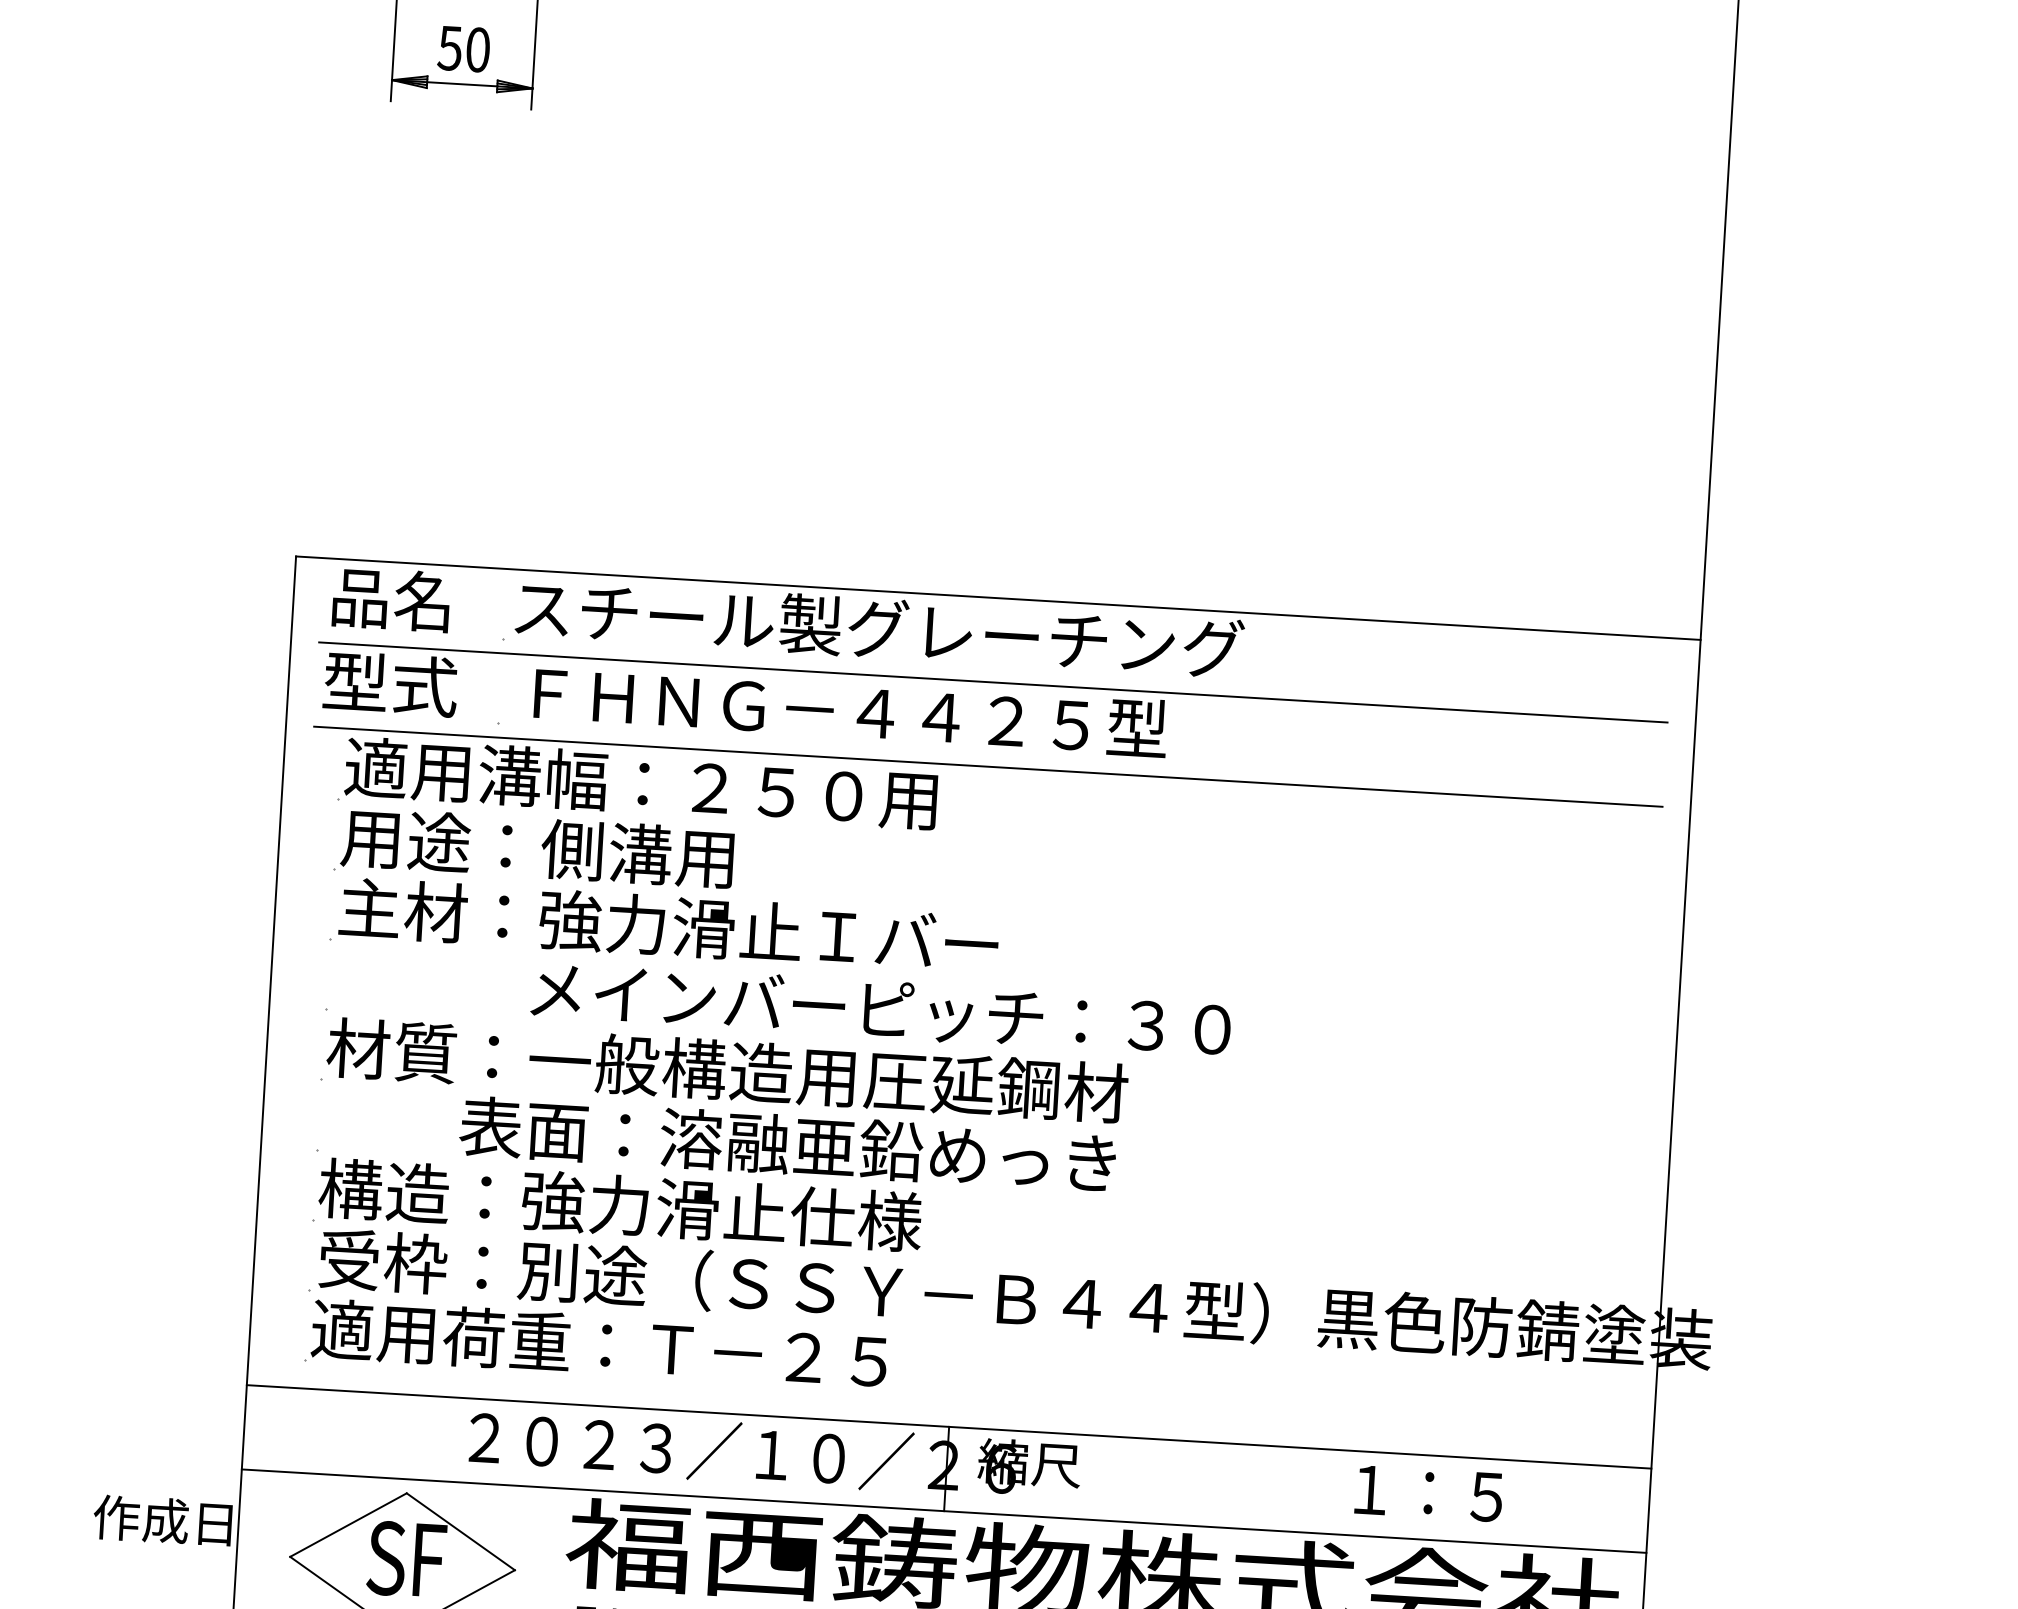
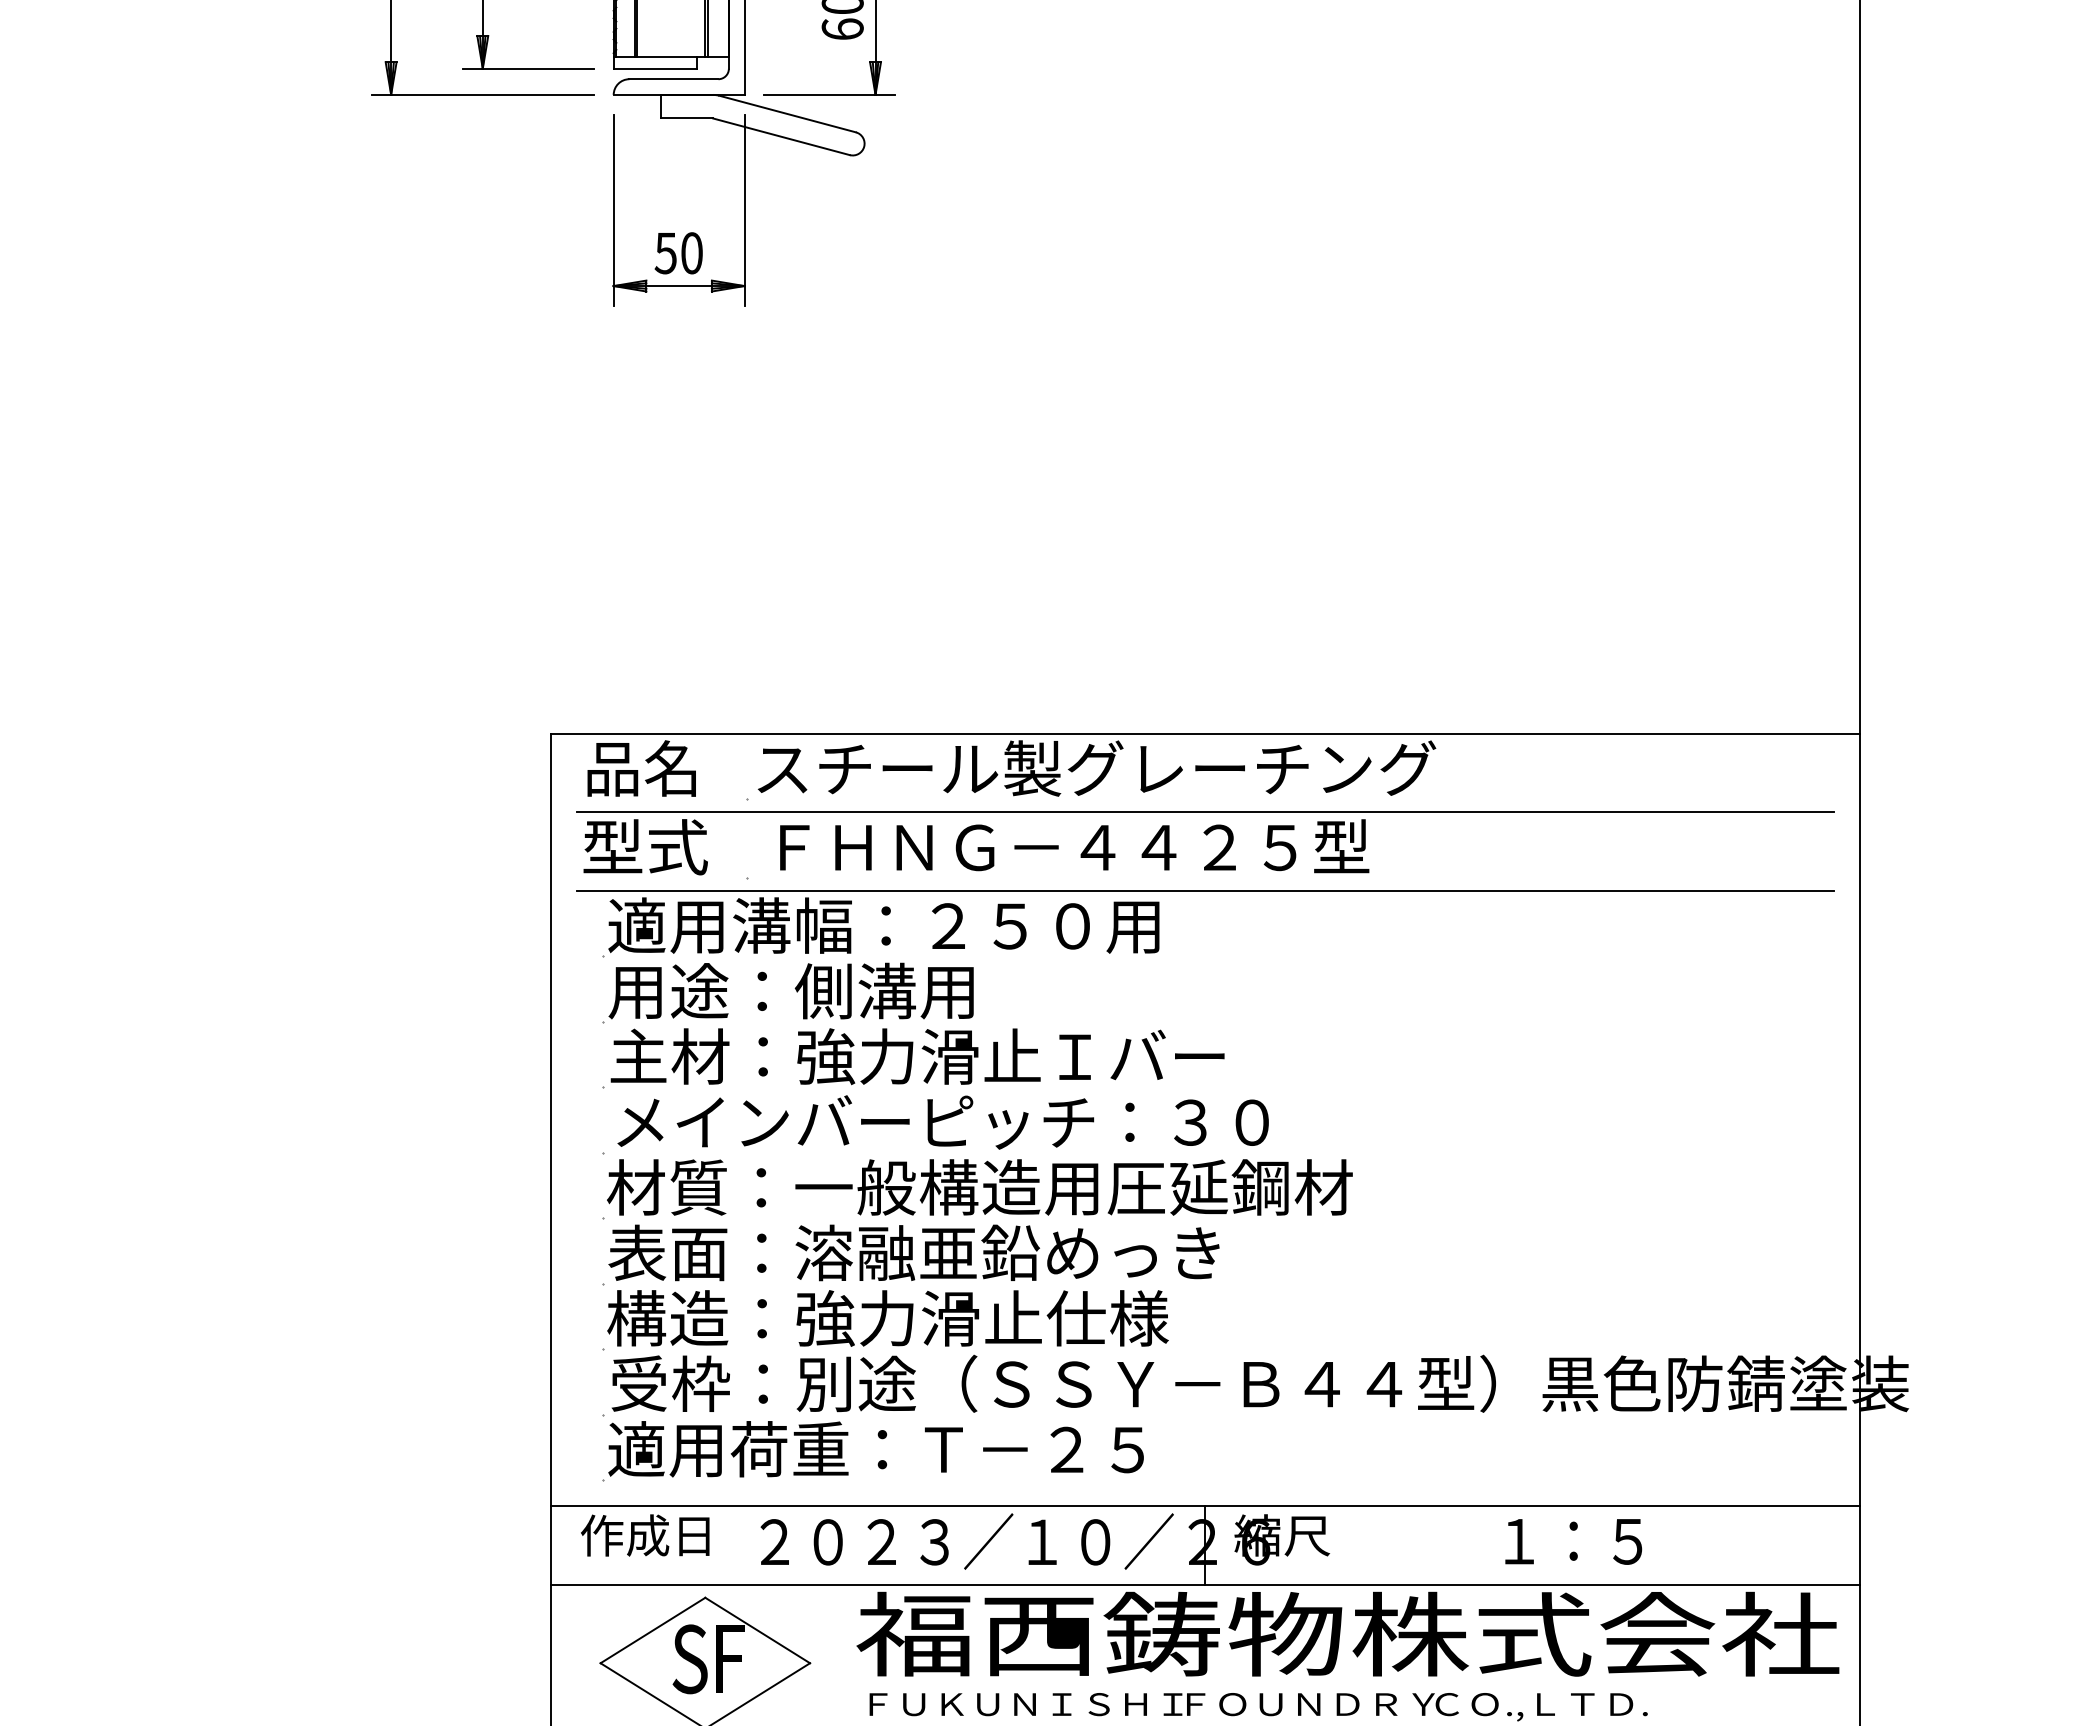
text: (880, 1009) -> (942, 1122), moved
text: (787, 1144) -> (913, 1252), moved
text: (1428, 1493) -> (1573, 1541), moved
text: (163, 1520) -> (645, 1535), moved

